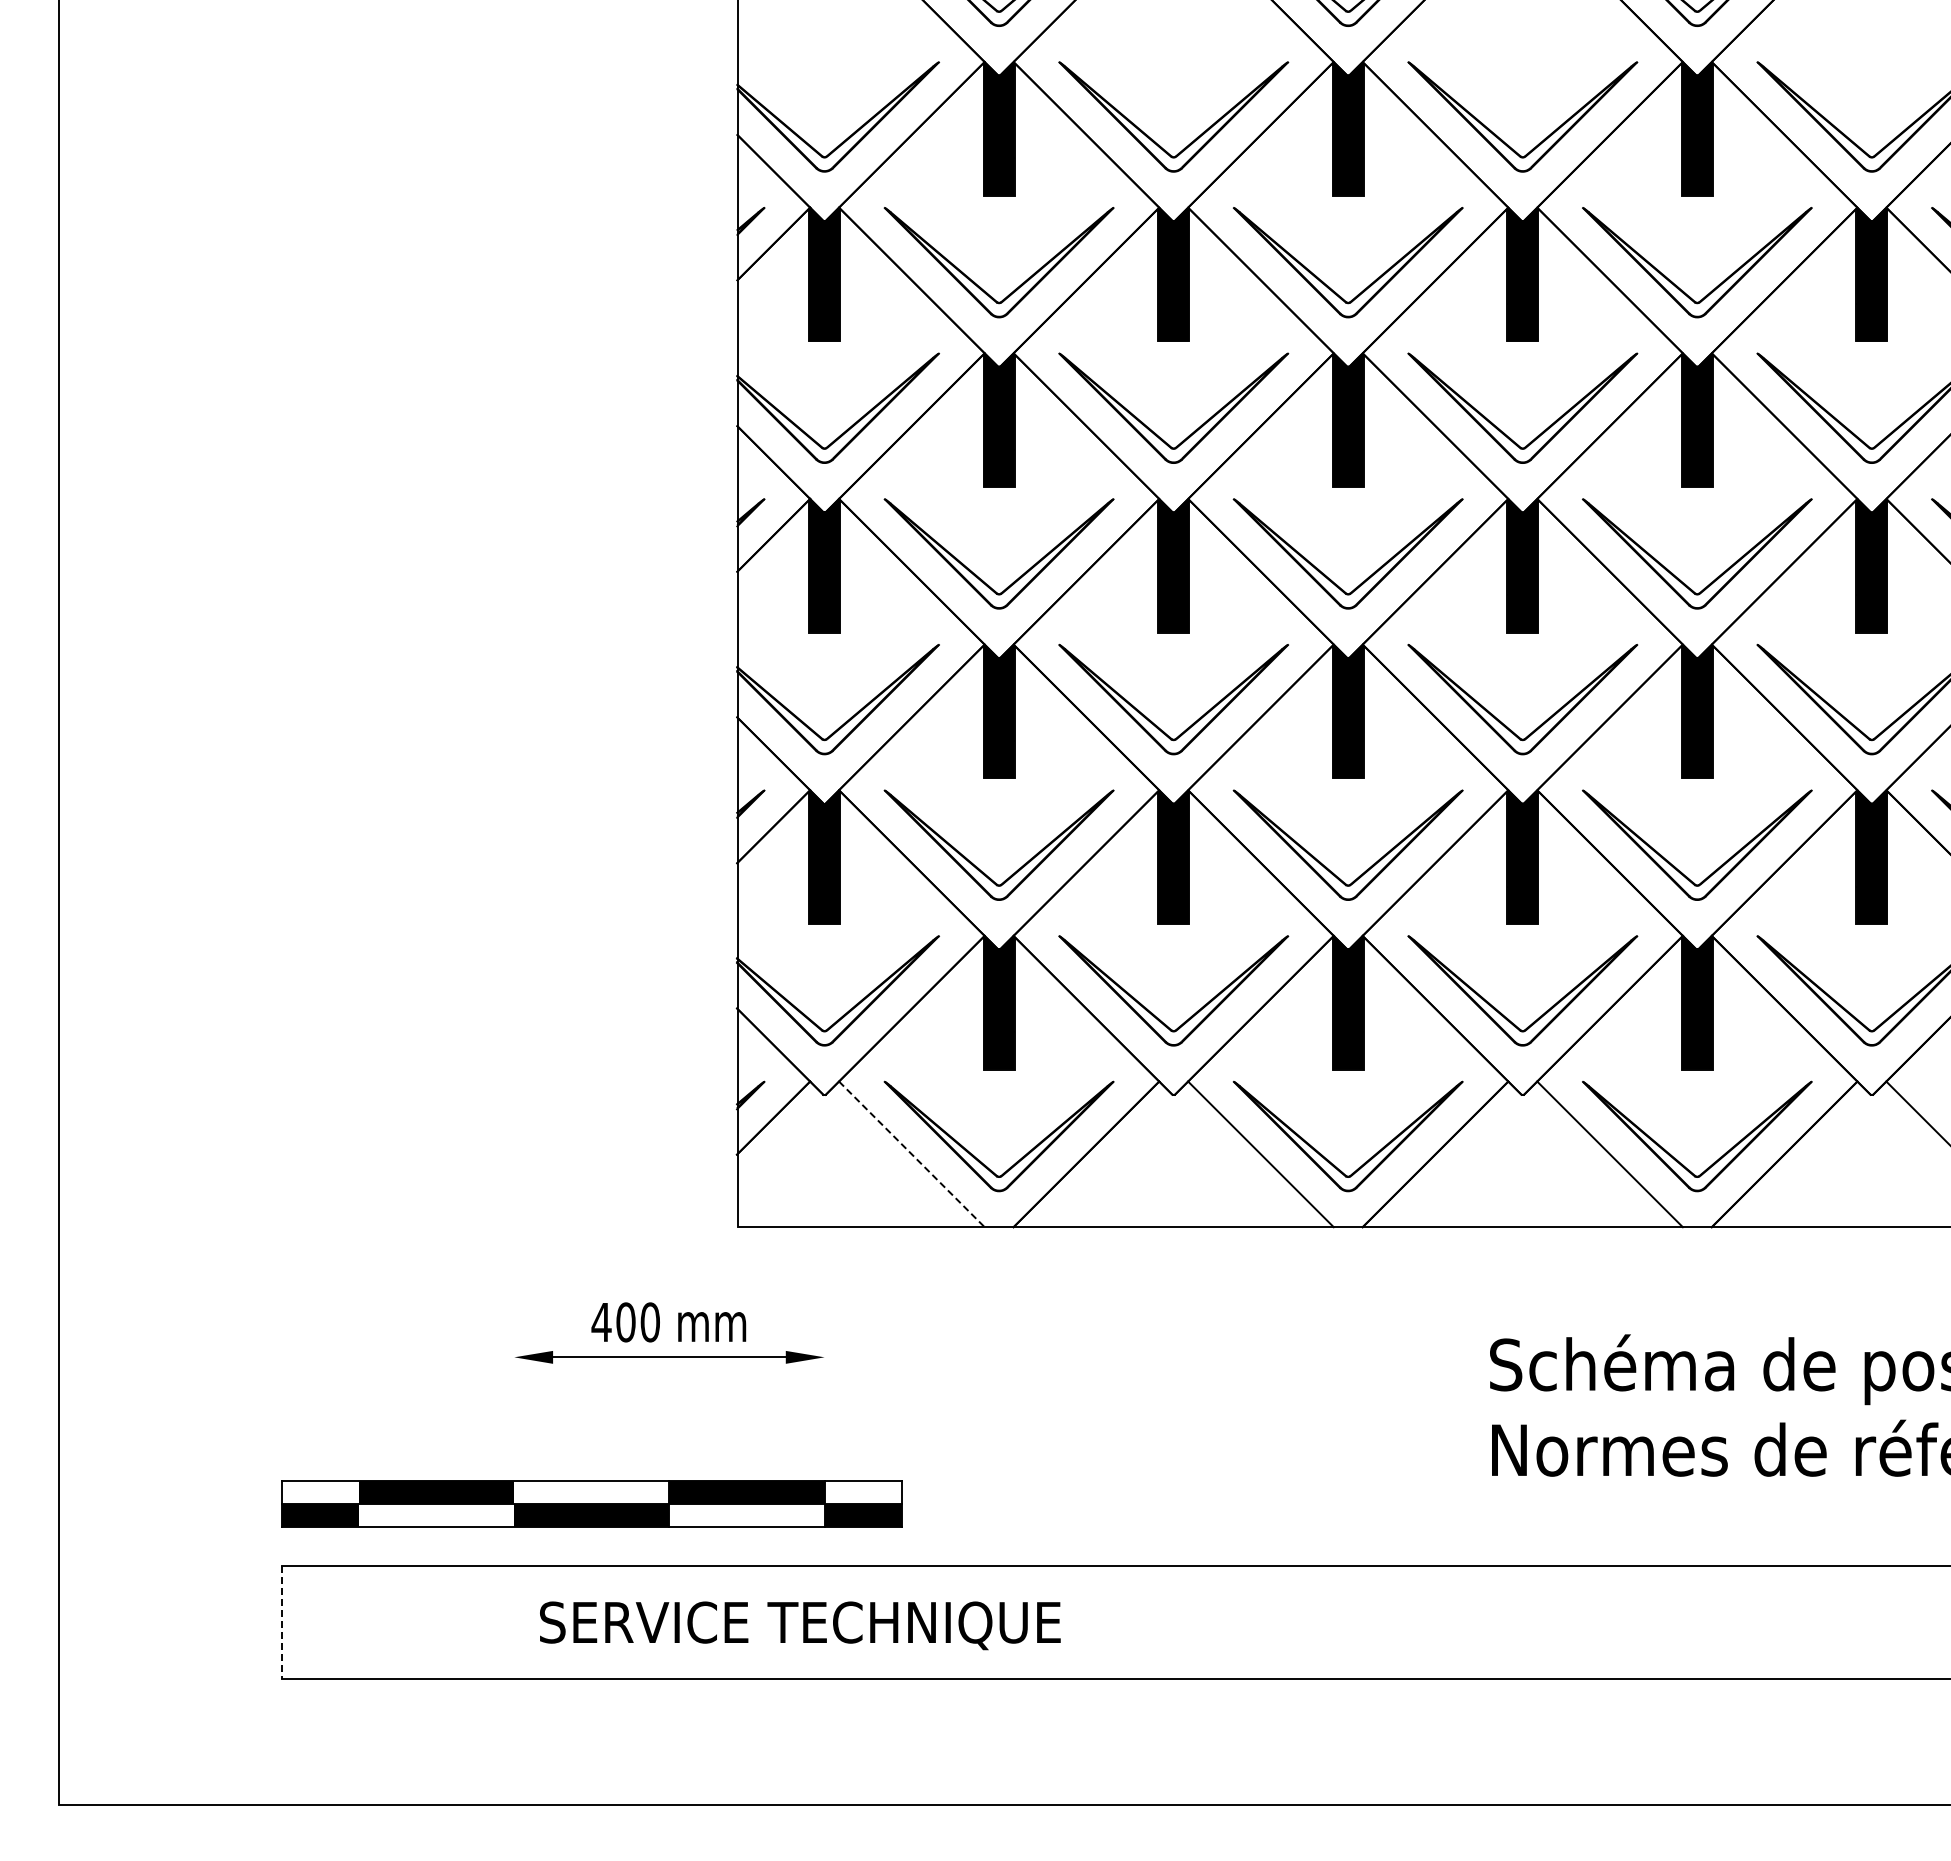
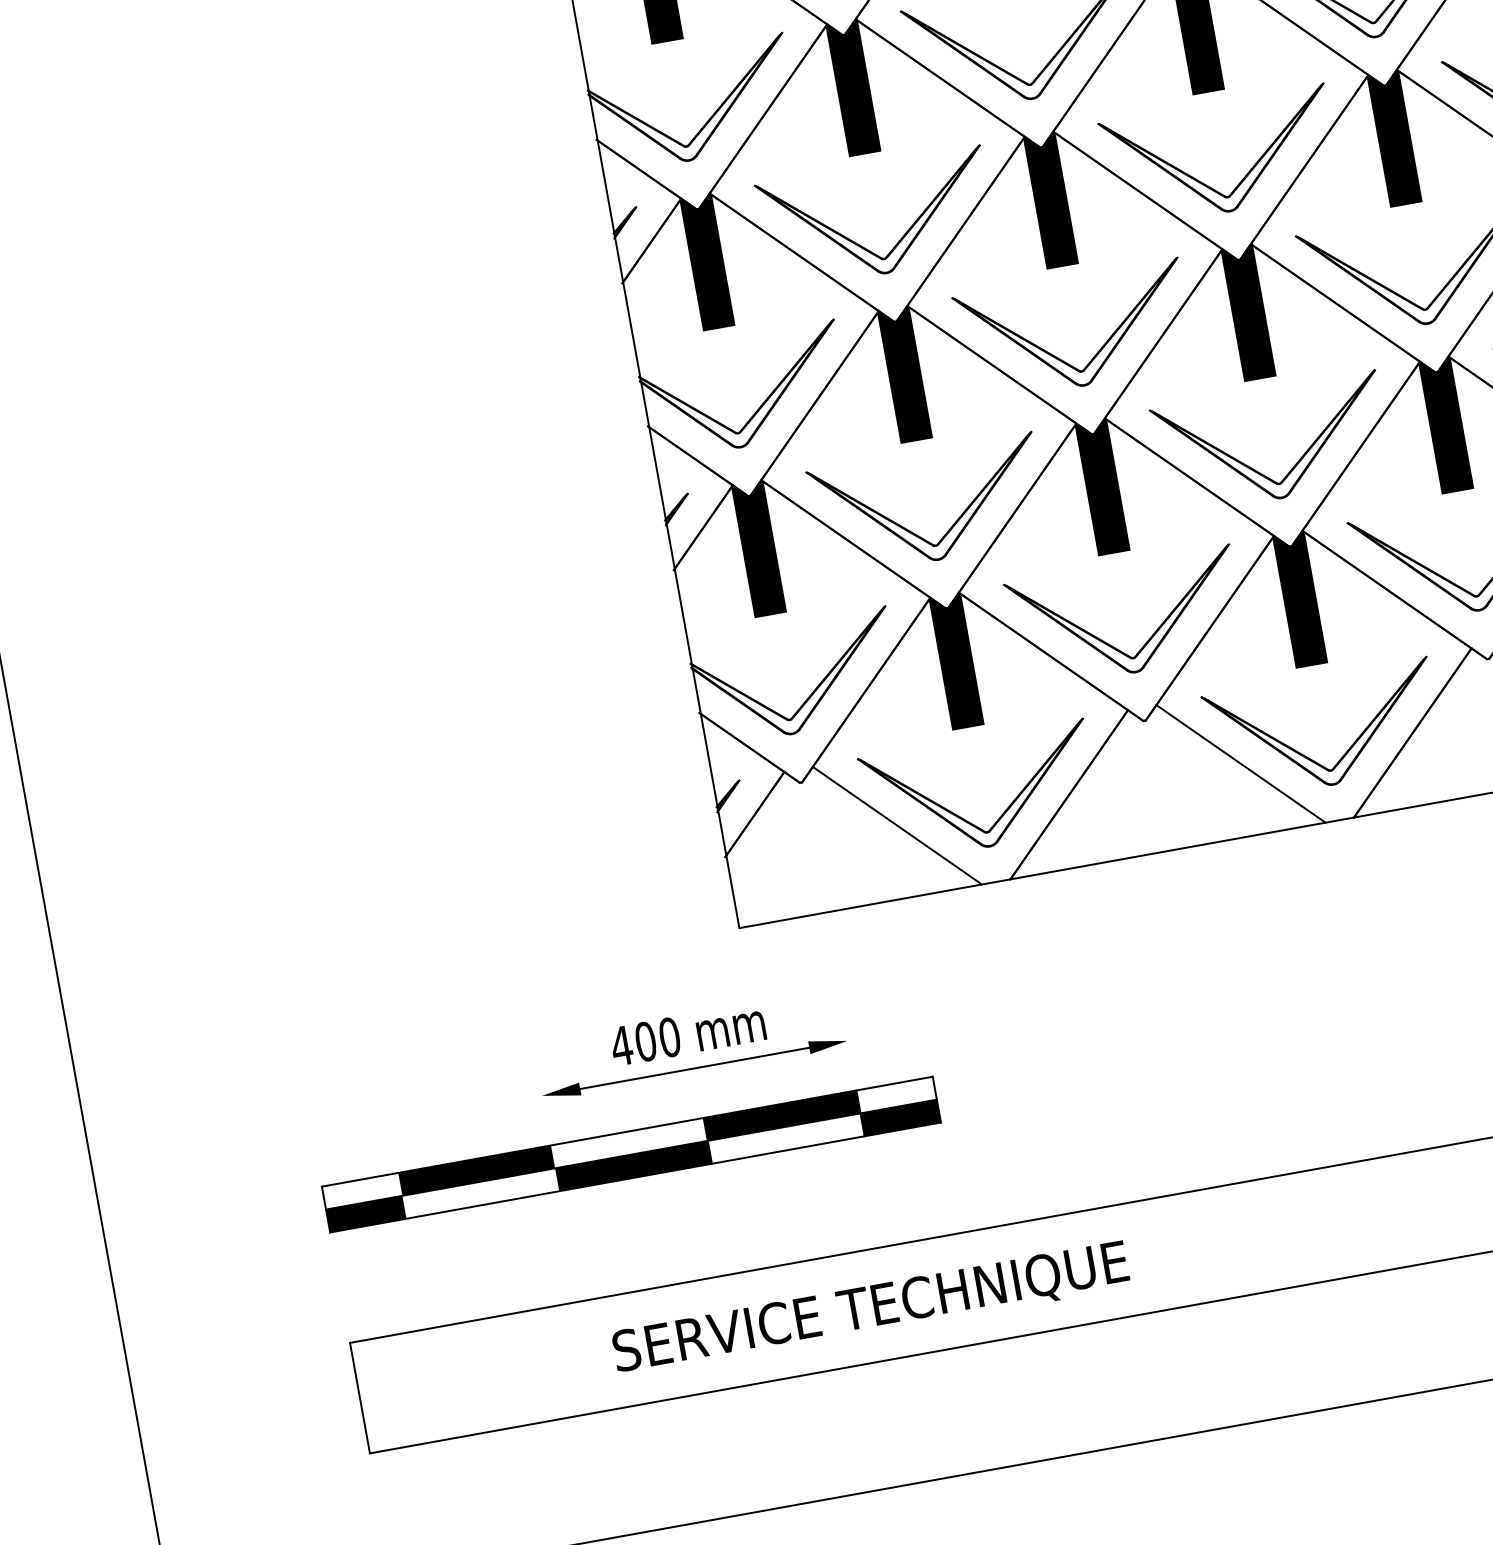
line: (911, 1154) -> (897, 825), dashed -> solid
part: (591, 1503) -> (631, 1154), moved
line: (281, 1623) -> (360, 1399), dashed -> solid

